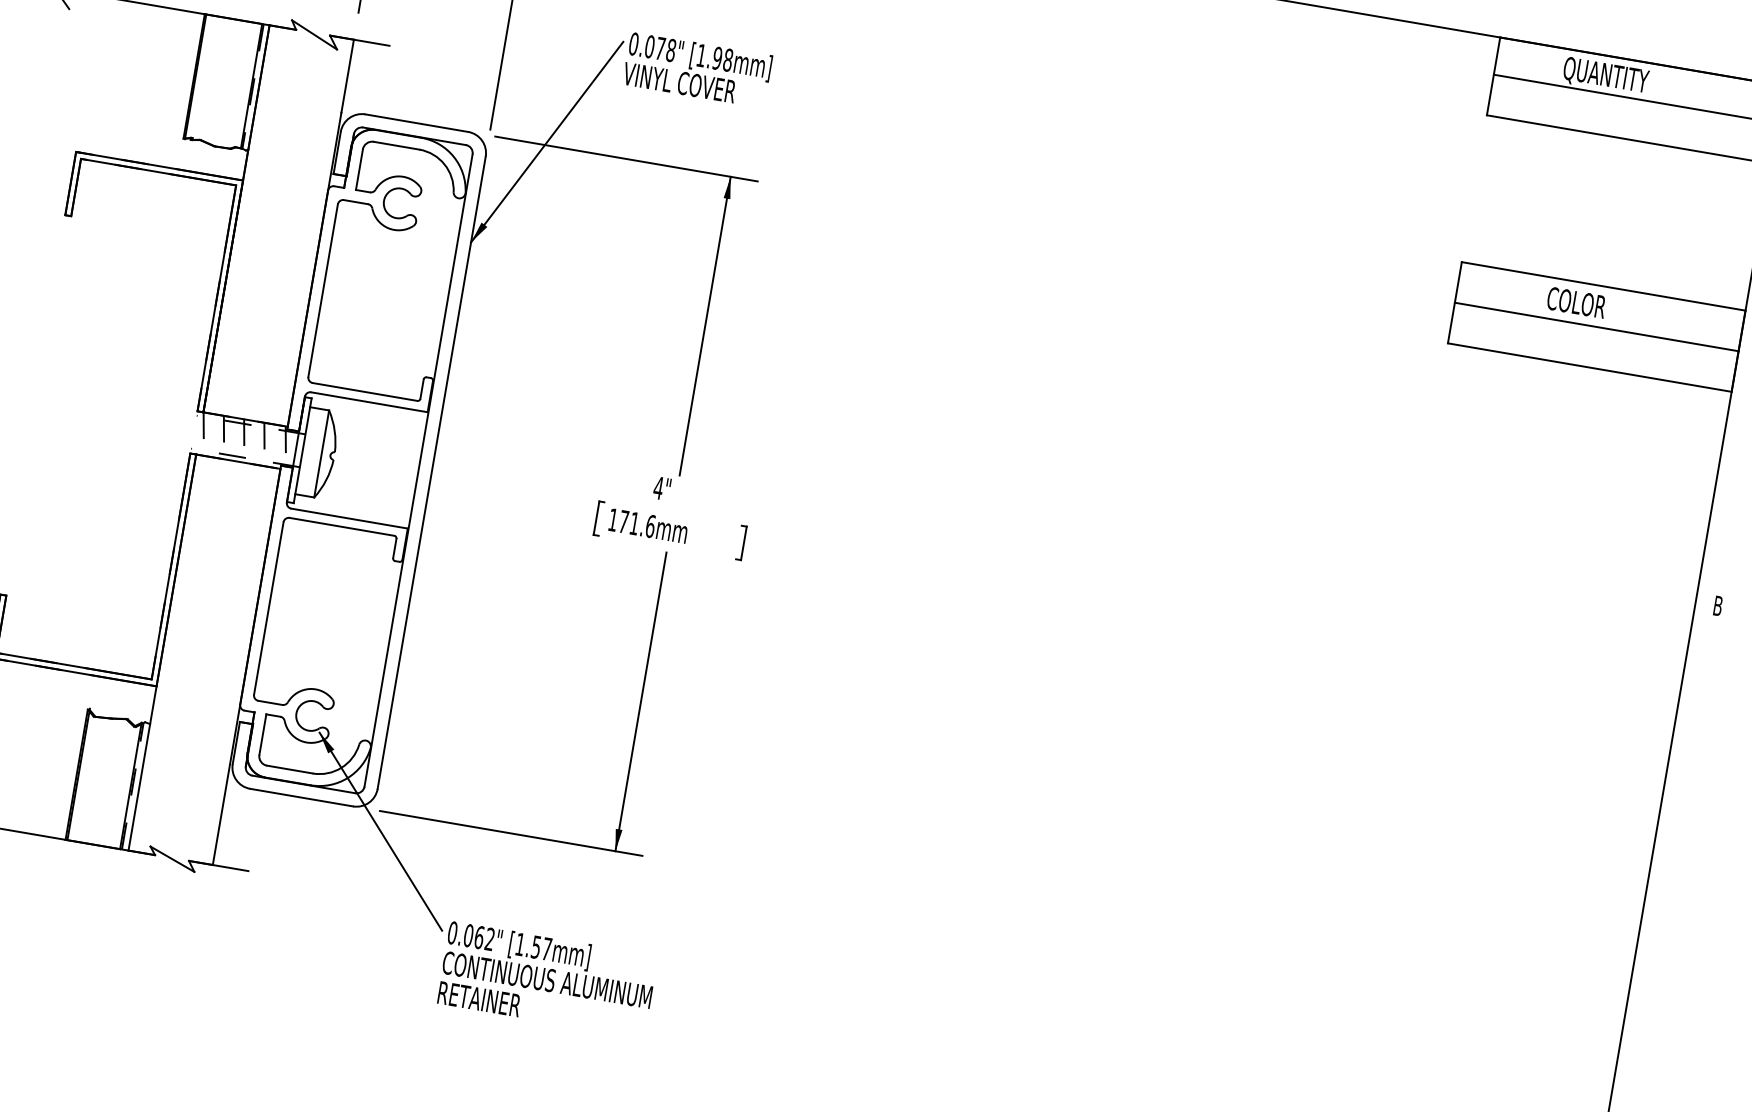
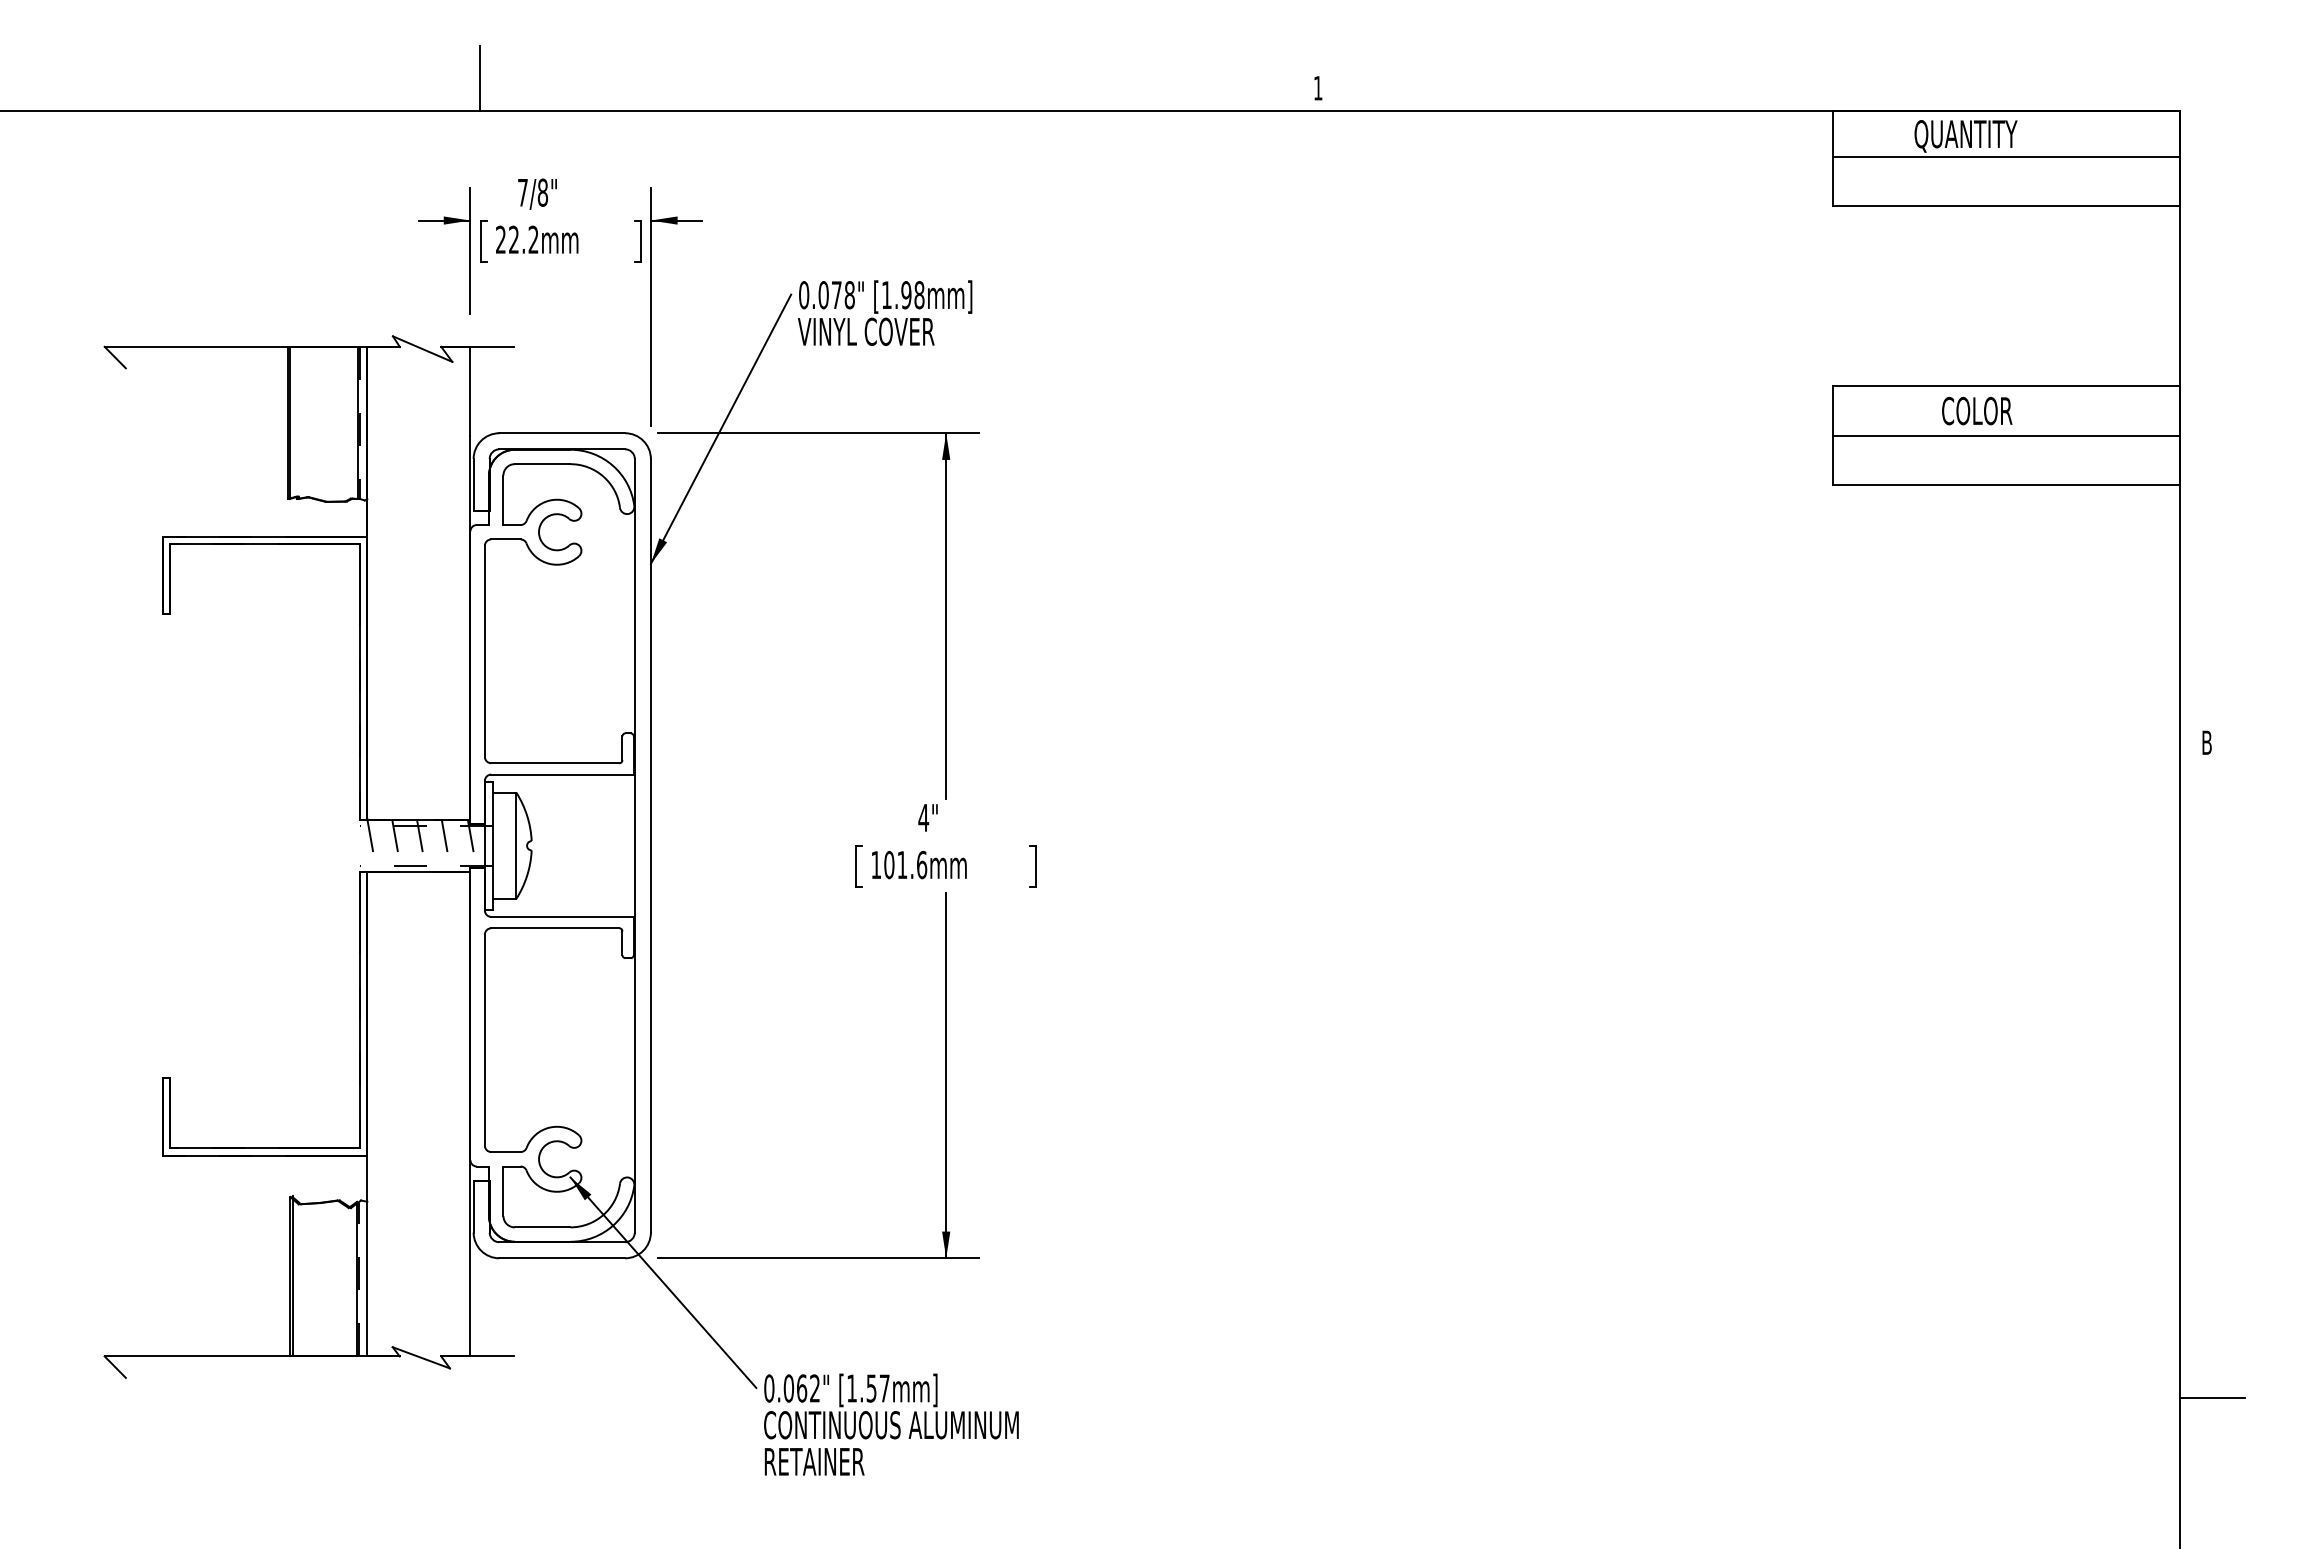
text: (624, 521) -> (889, 864), 171.6mm -> 101.6mm

